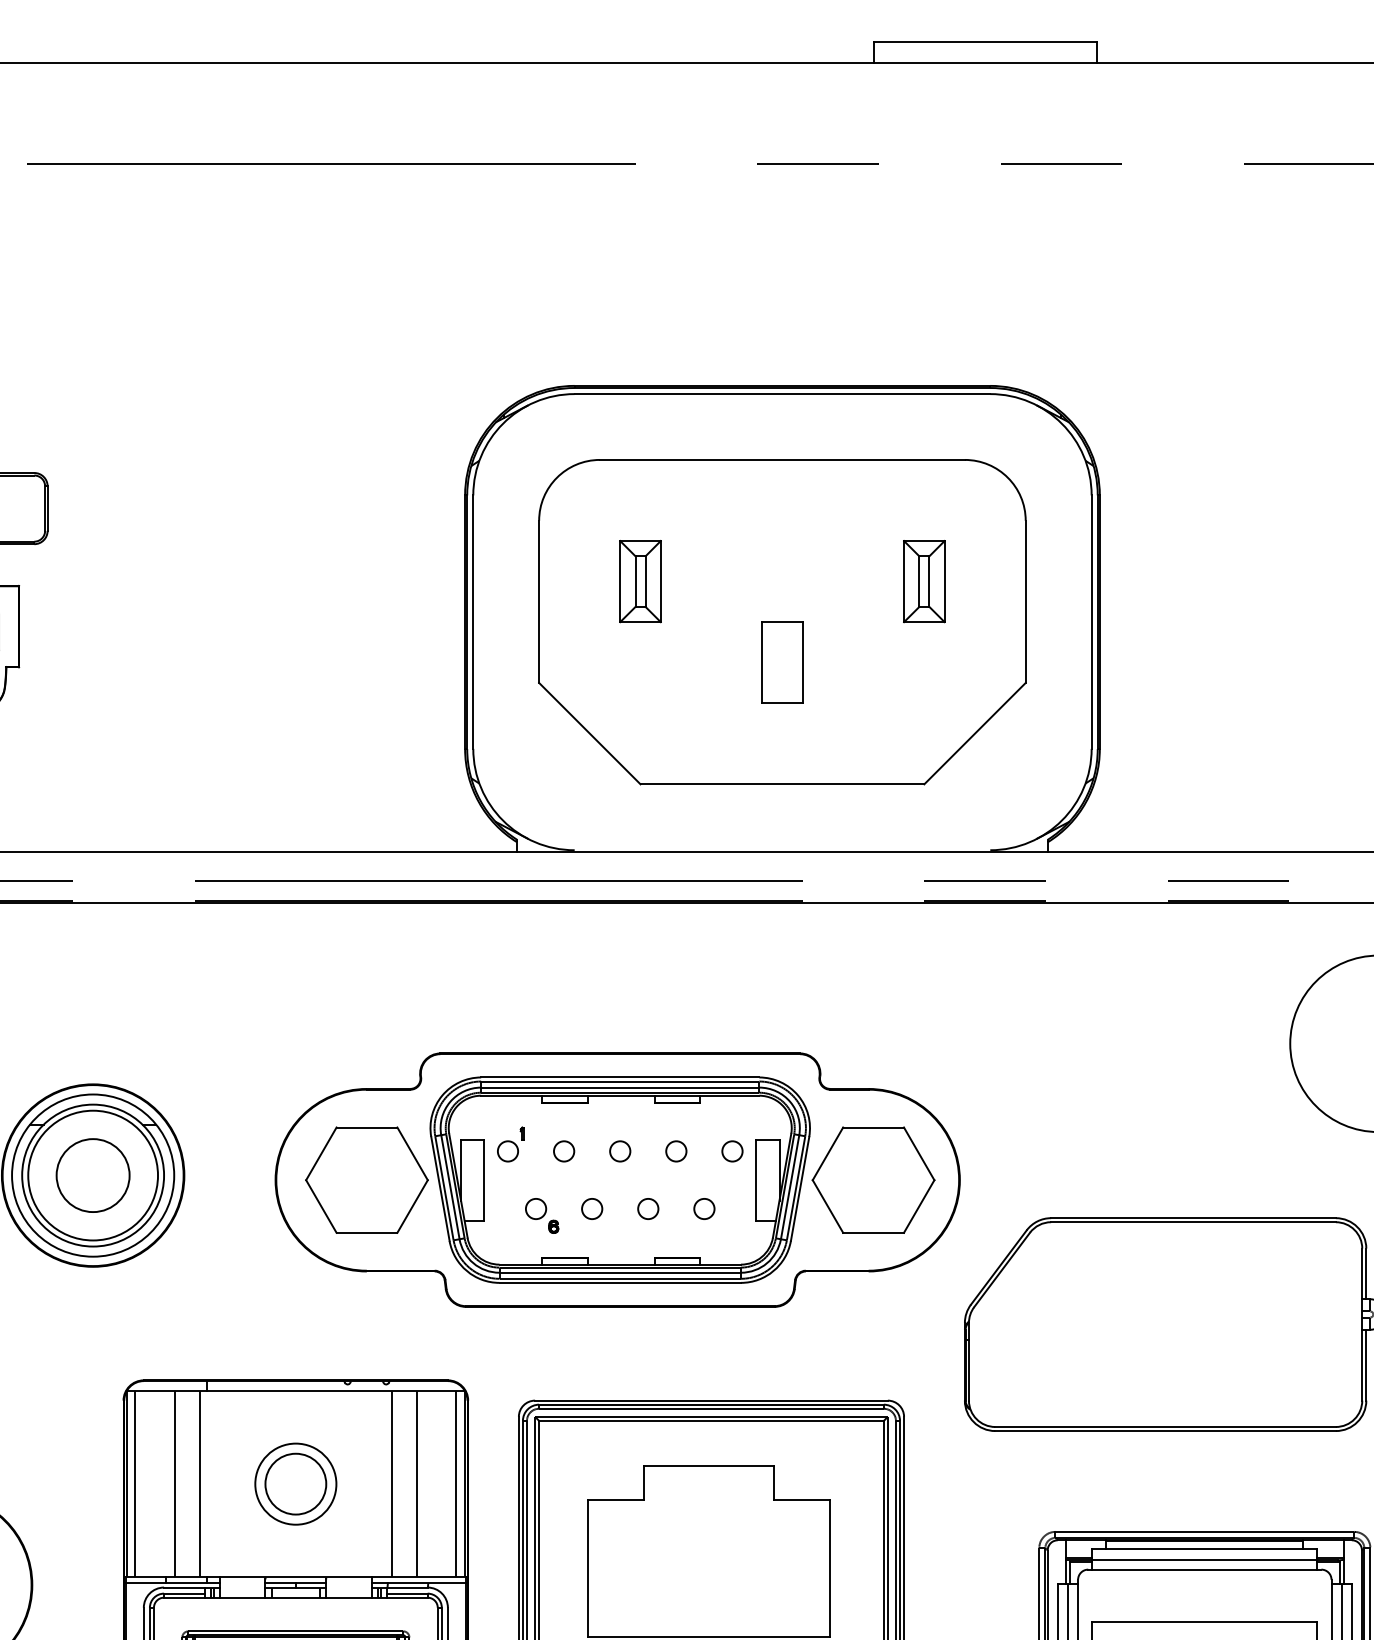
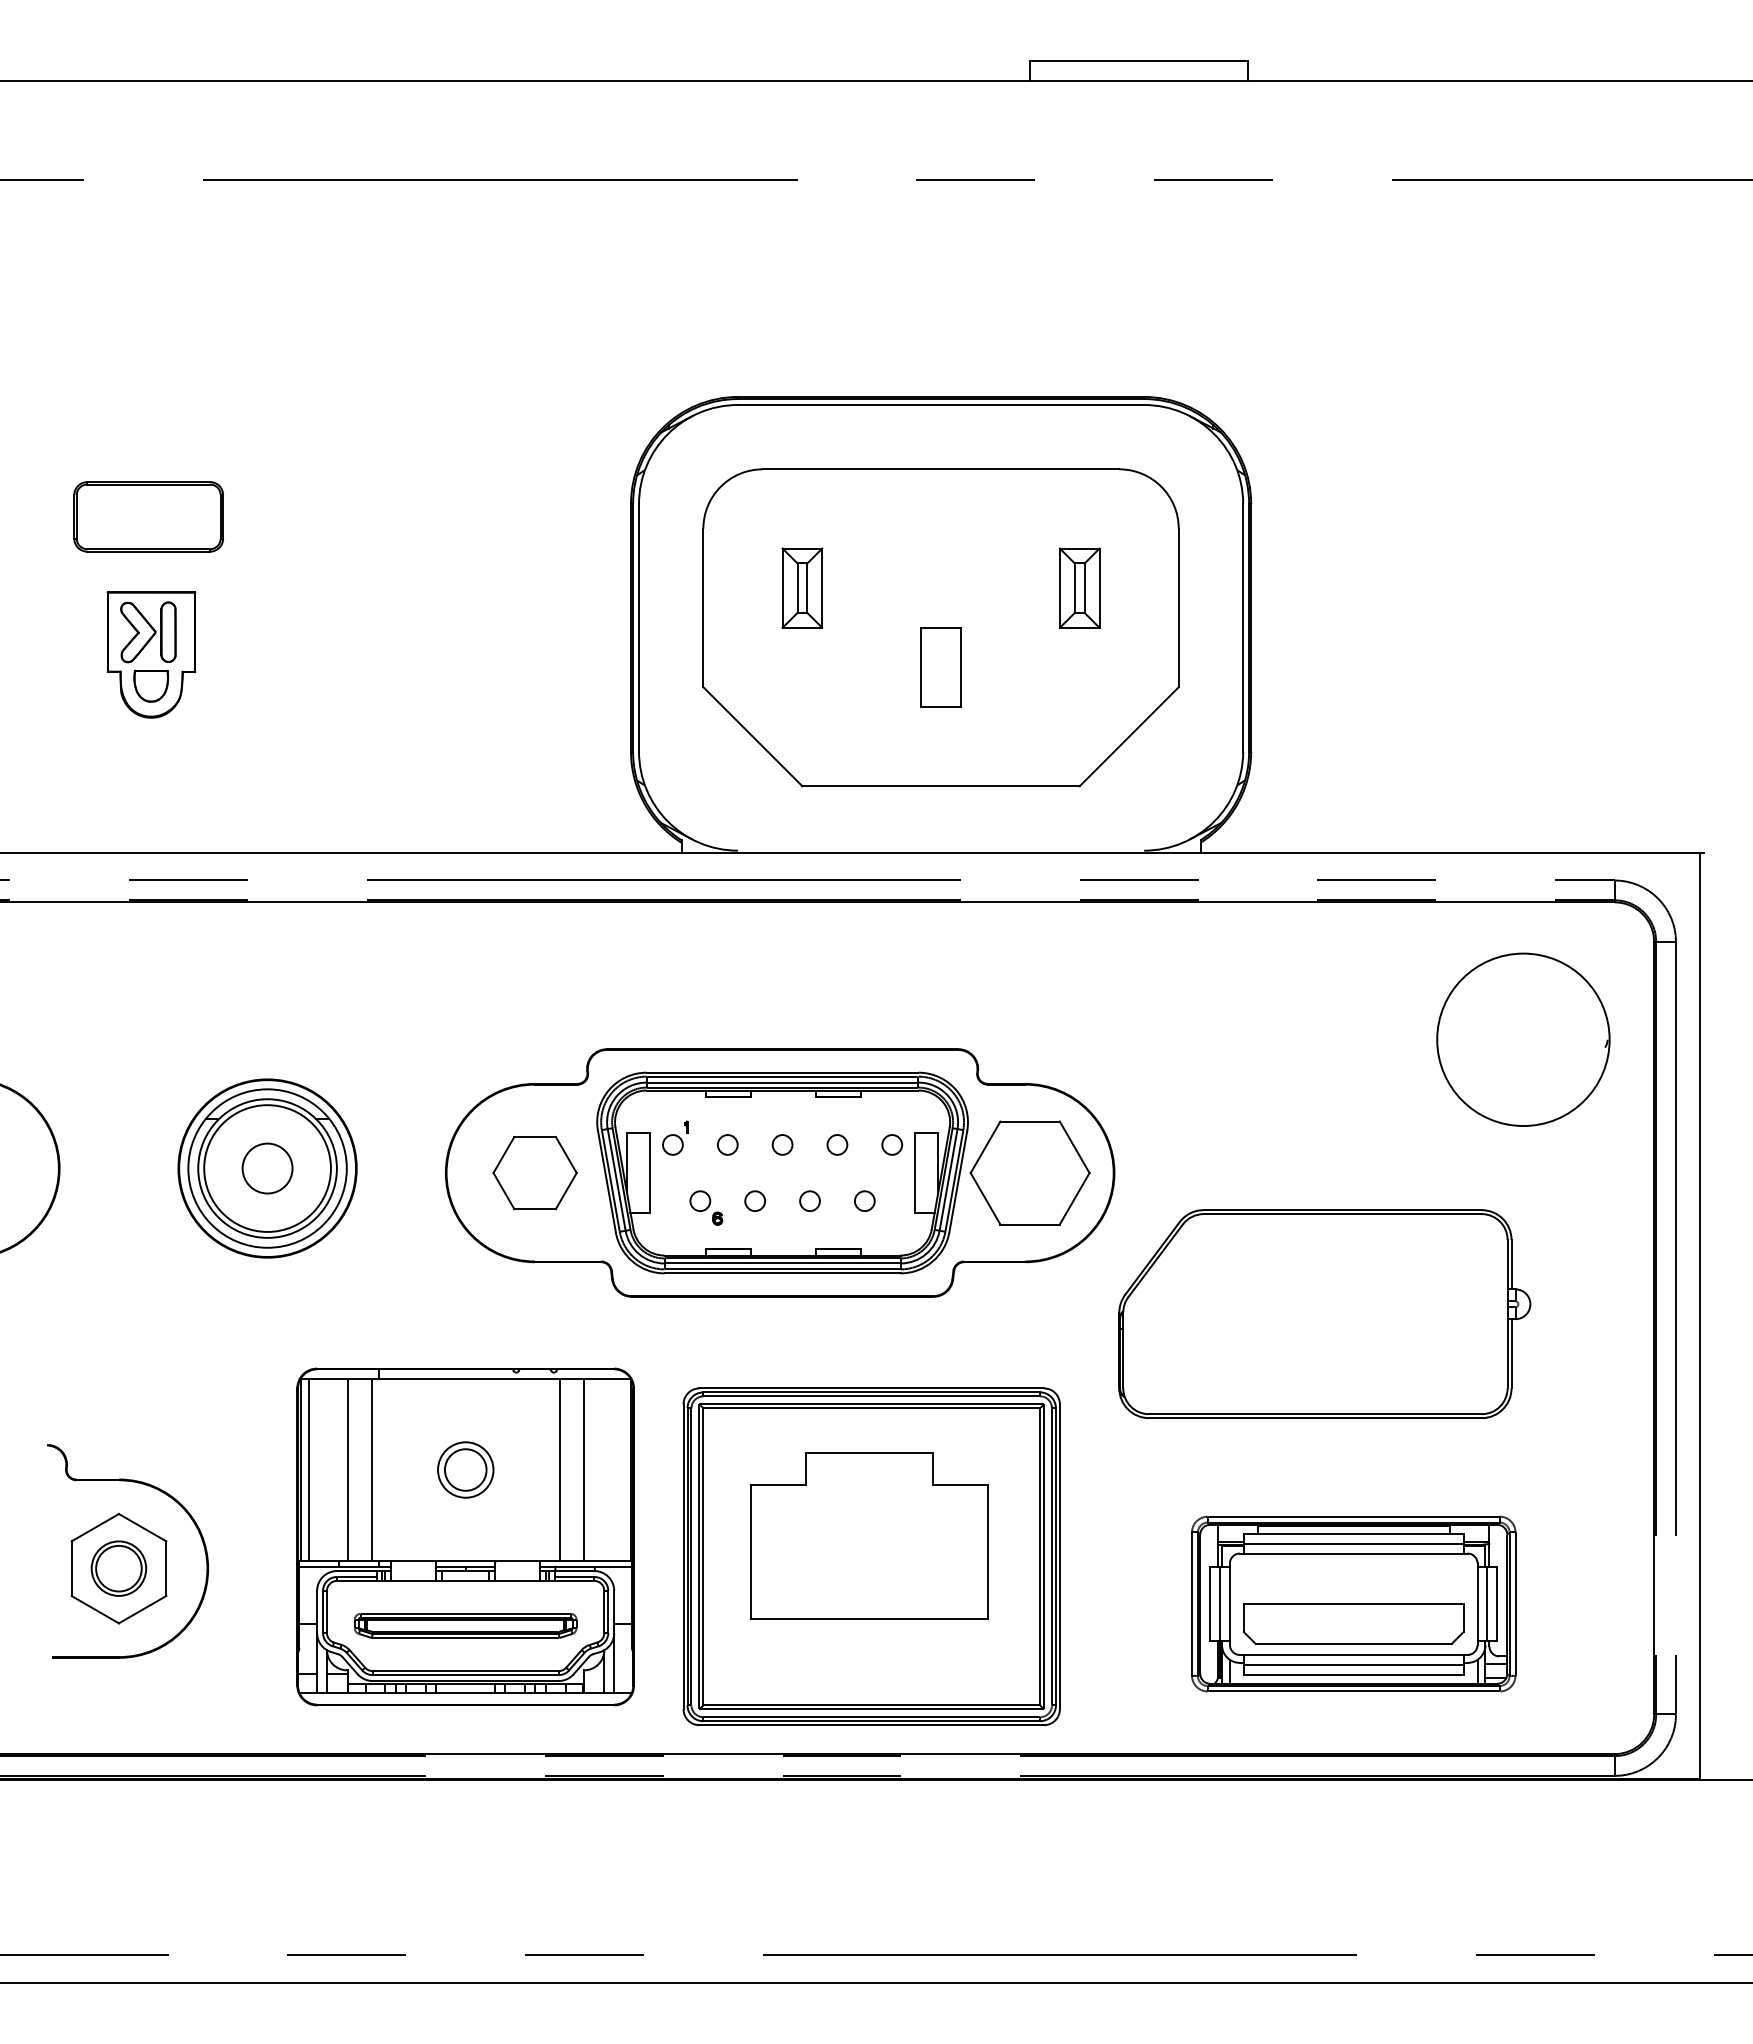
circle: (93, 1175) -> (267, 1168), size x0.7
part: (366, 1179) -> (534, 1172), size x0.7
part: (295, 1483) -> (465, 1469), size x0.7
line: (456, 1483) -> (622, 1469), removed

